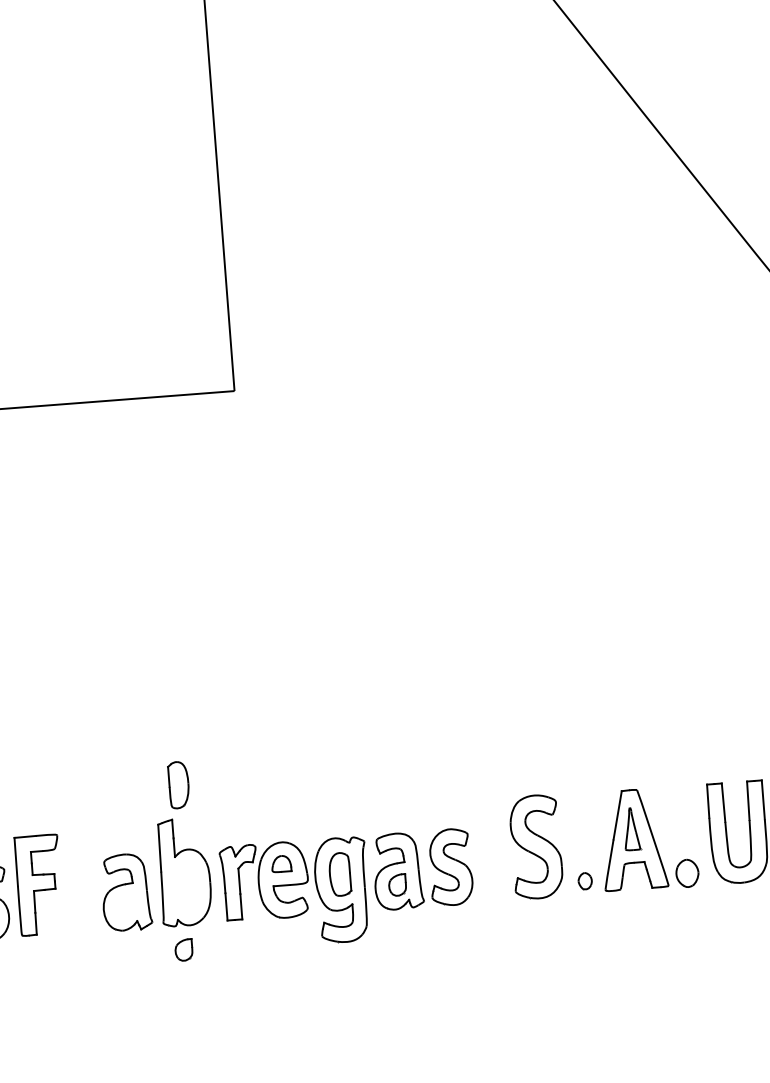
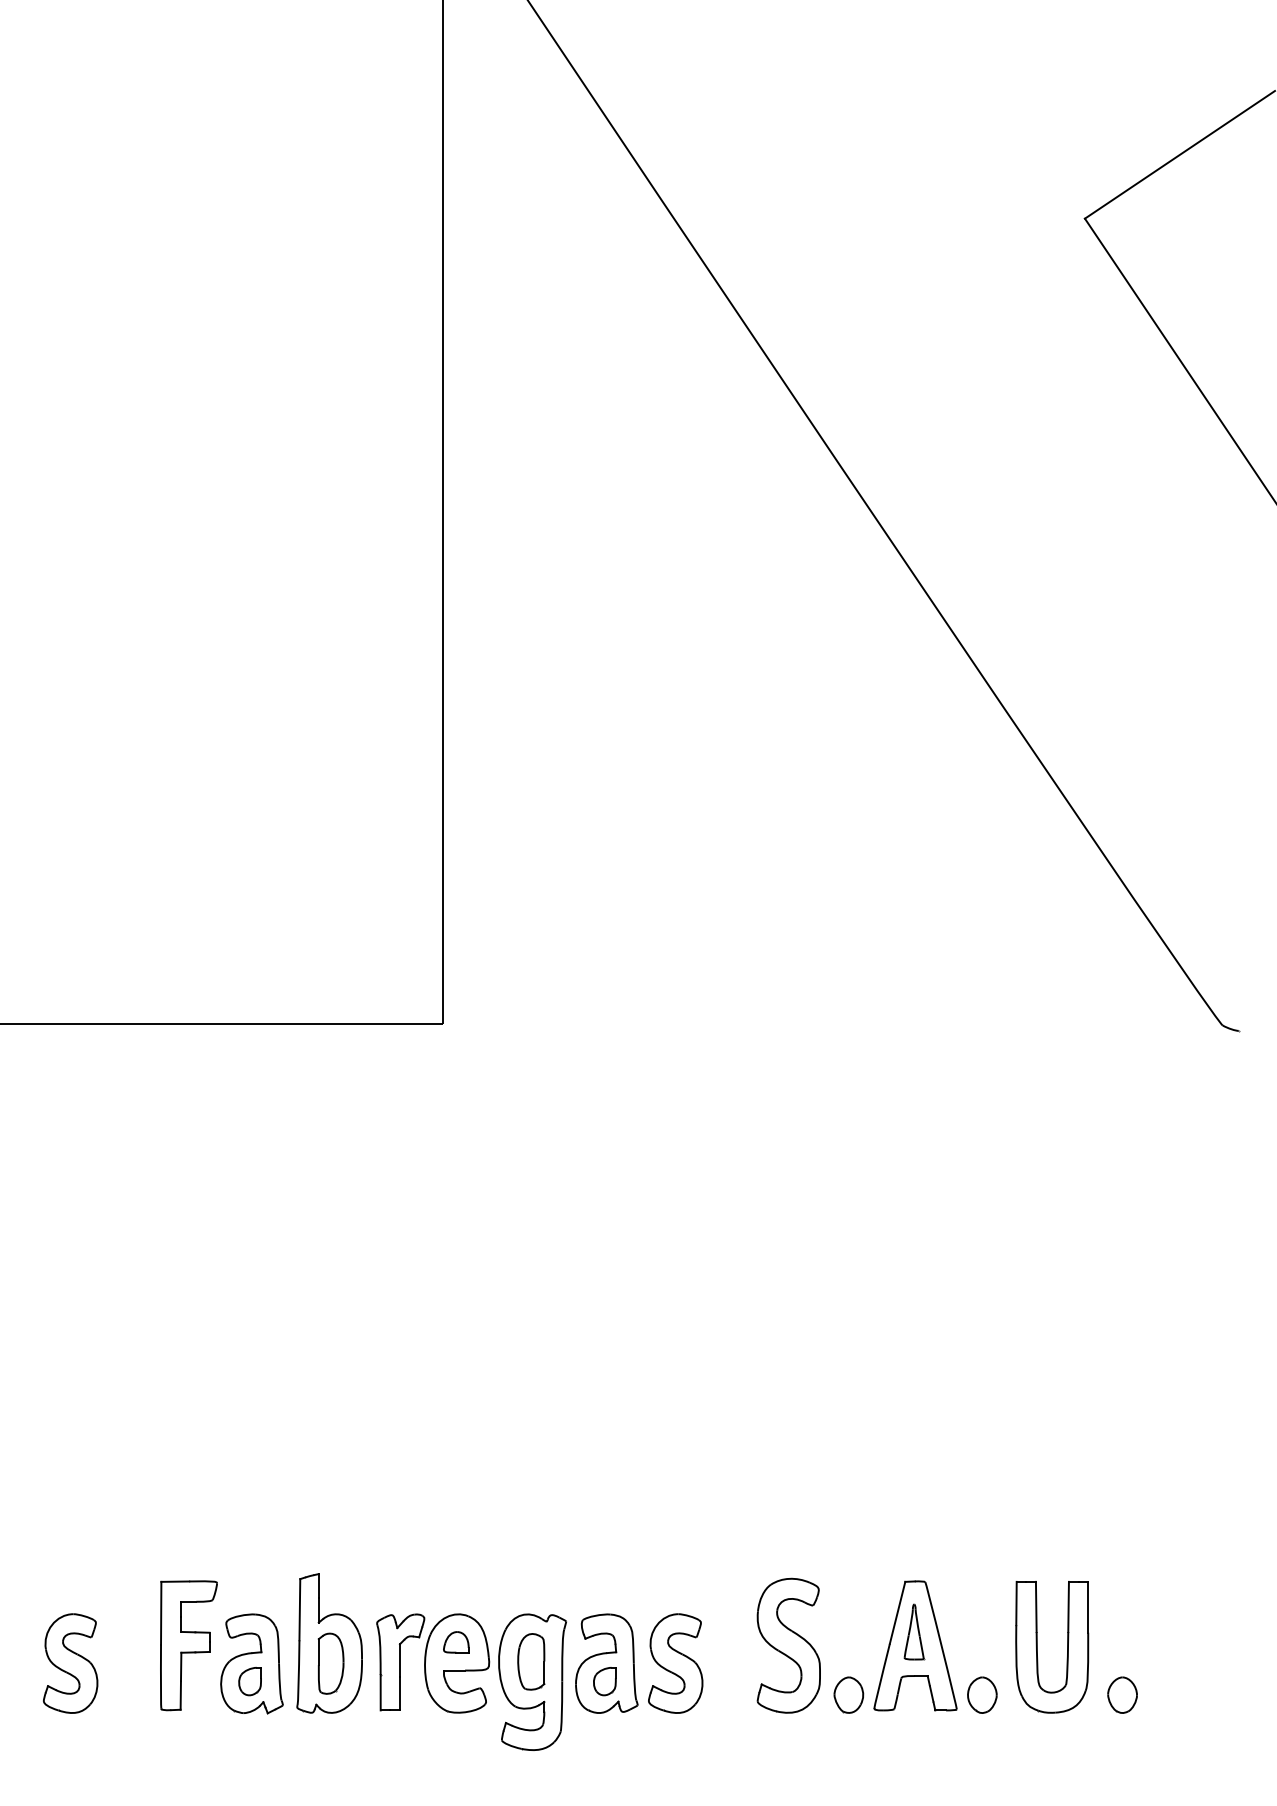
part: (178, 784) -> (330, 1663), moved
part: (584, 880) -> (848, 1694), size x1.67
part: (39, 885) -> (188, 1645), moved
part: (183, 950) -> (249, 1681), moved

